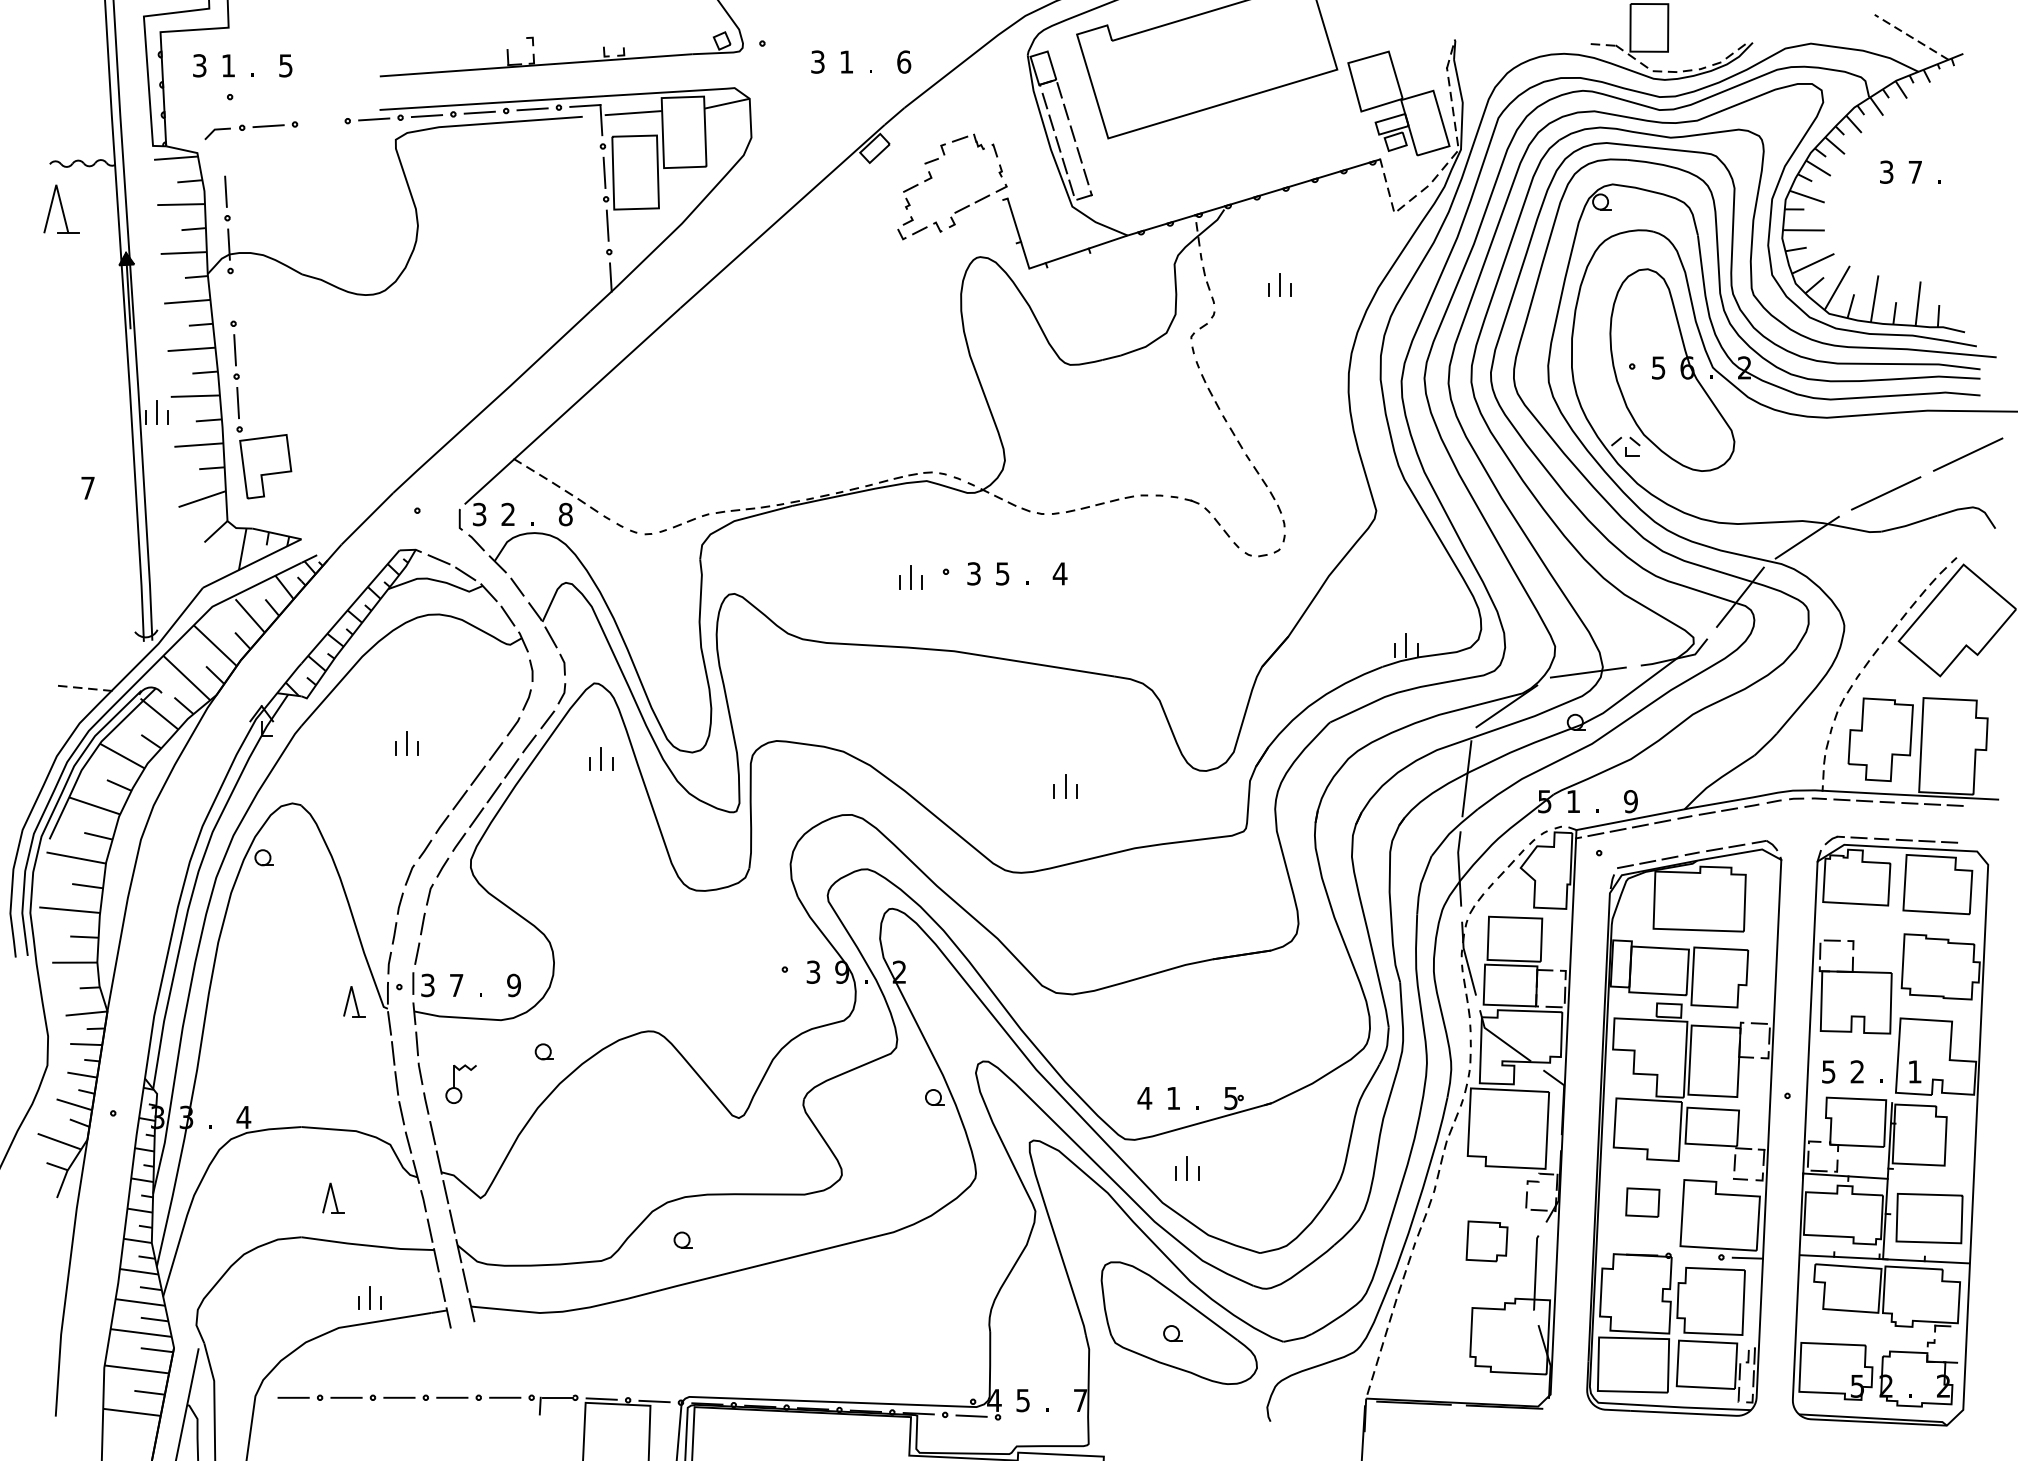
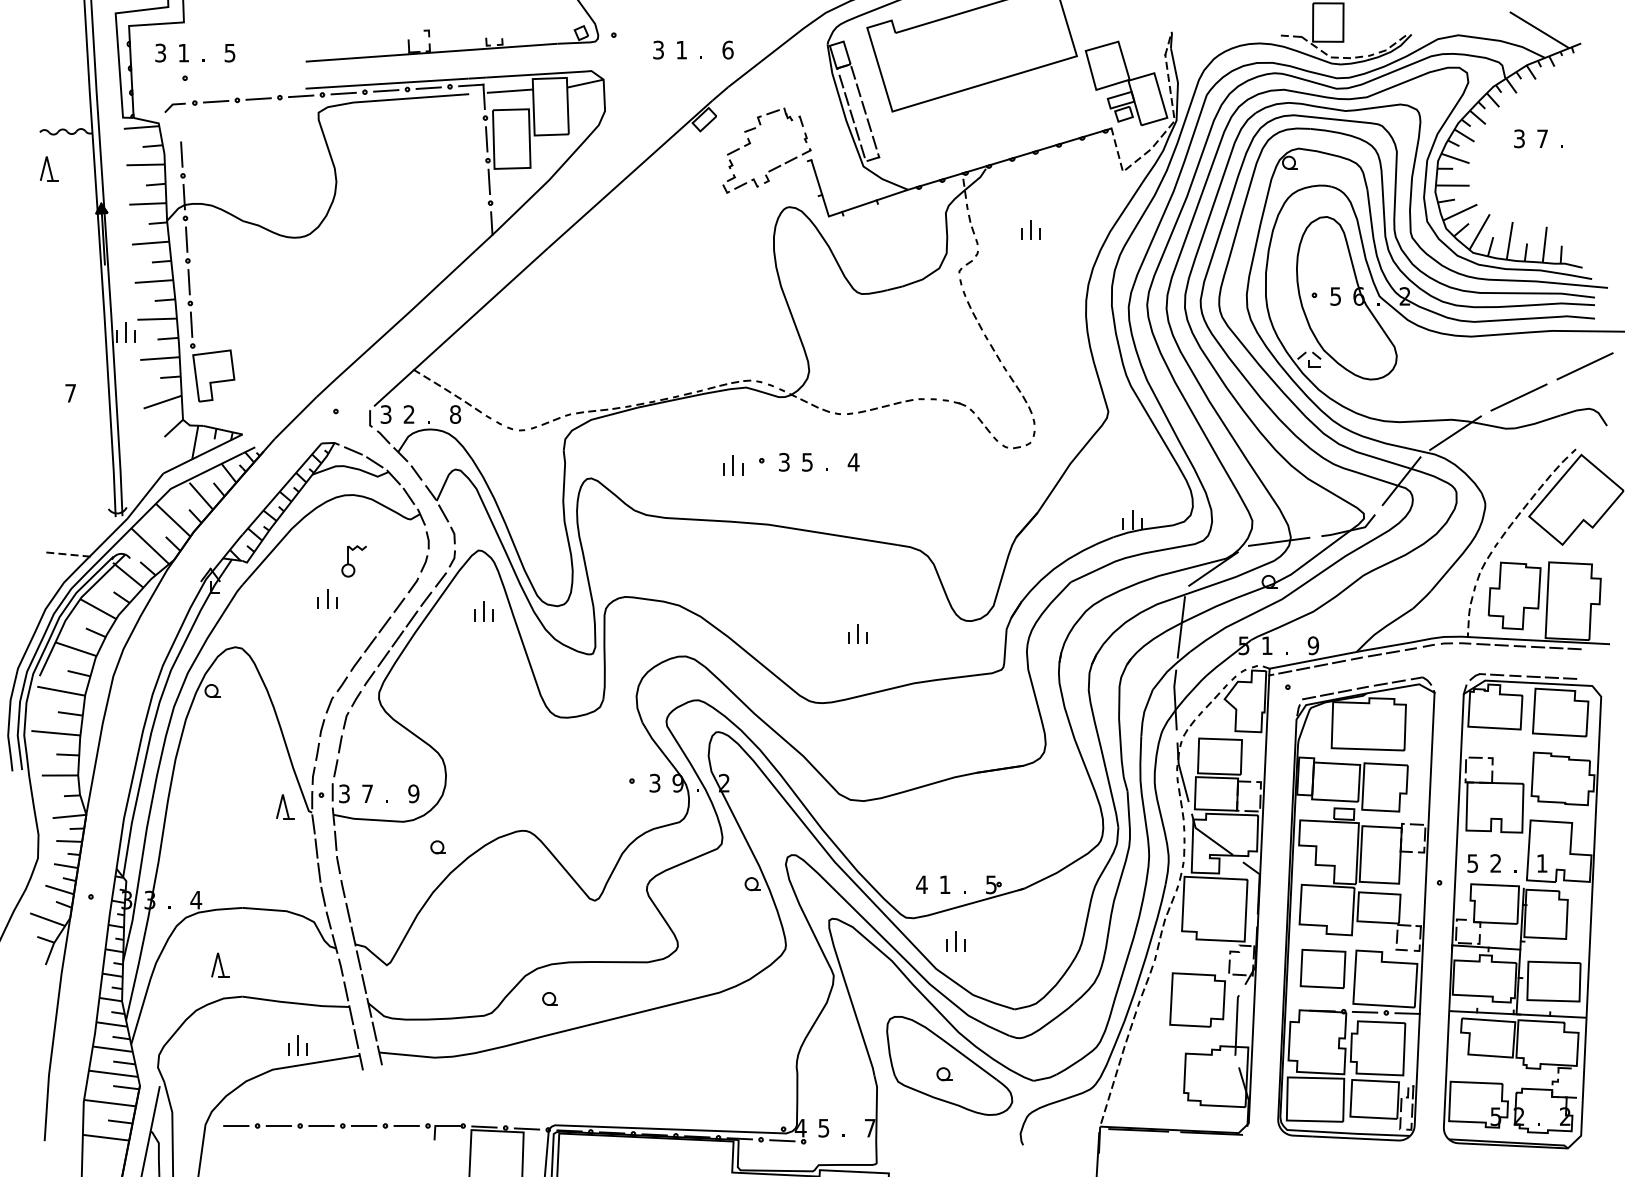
line: (1911, 37) -> (1539, 30), dashed -> solid
line: (321, 122) -> (258, 98), added
part: (61, 209) -> (49, 168), size x0.62
line: (231, 297) -> (186, 239), added
part: (460, 1084) -> (353, 561), moved
part: (333, 1197) -> (220, 964), moved
part: (1642, 1202) -> (1322, 968), size x1.67
part: (1486, 1240) -> (1197, 999), size x1.67
line: (1694, 1255) -> (1364, 1011), added

